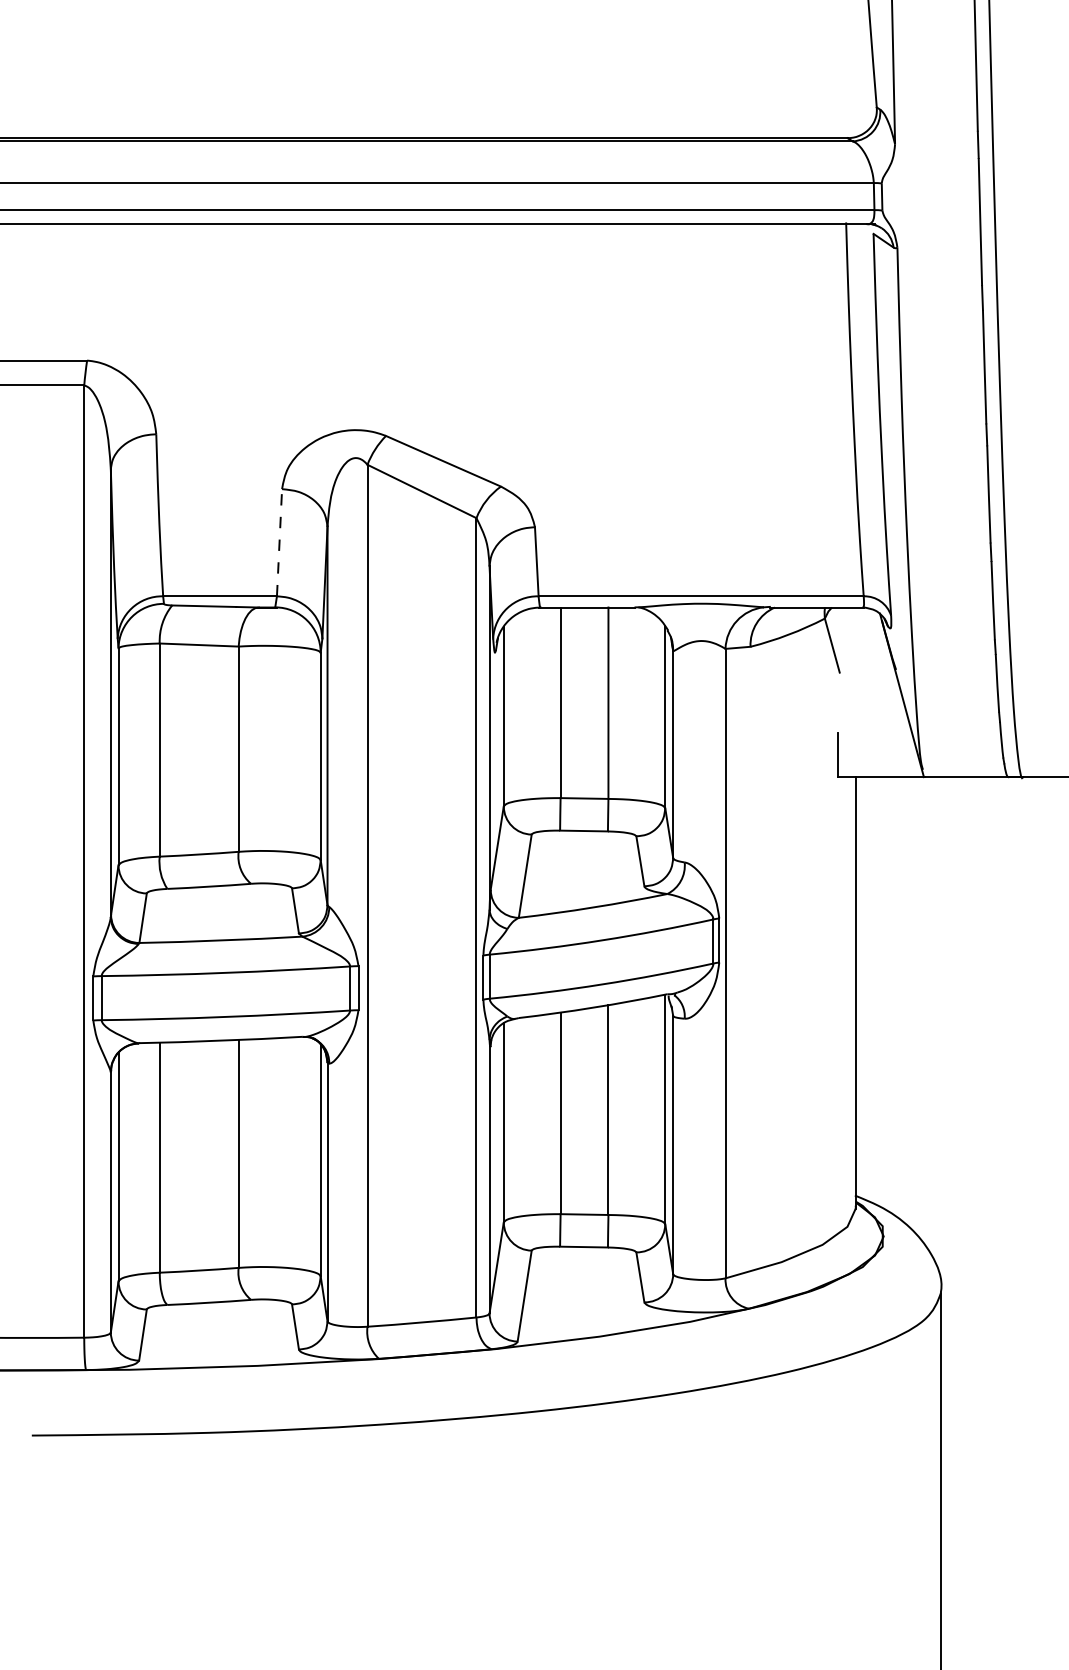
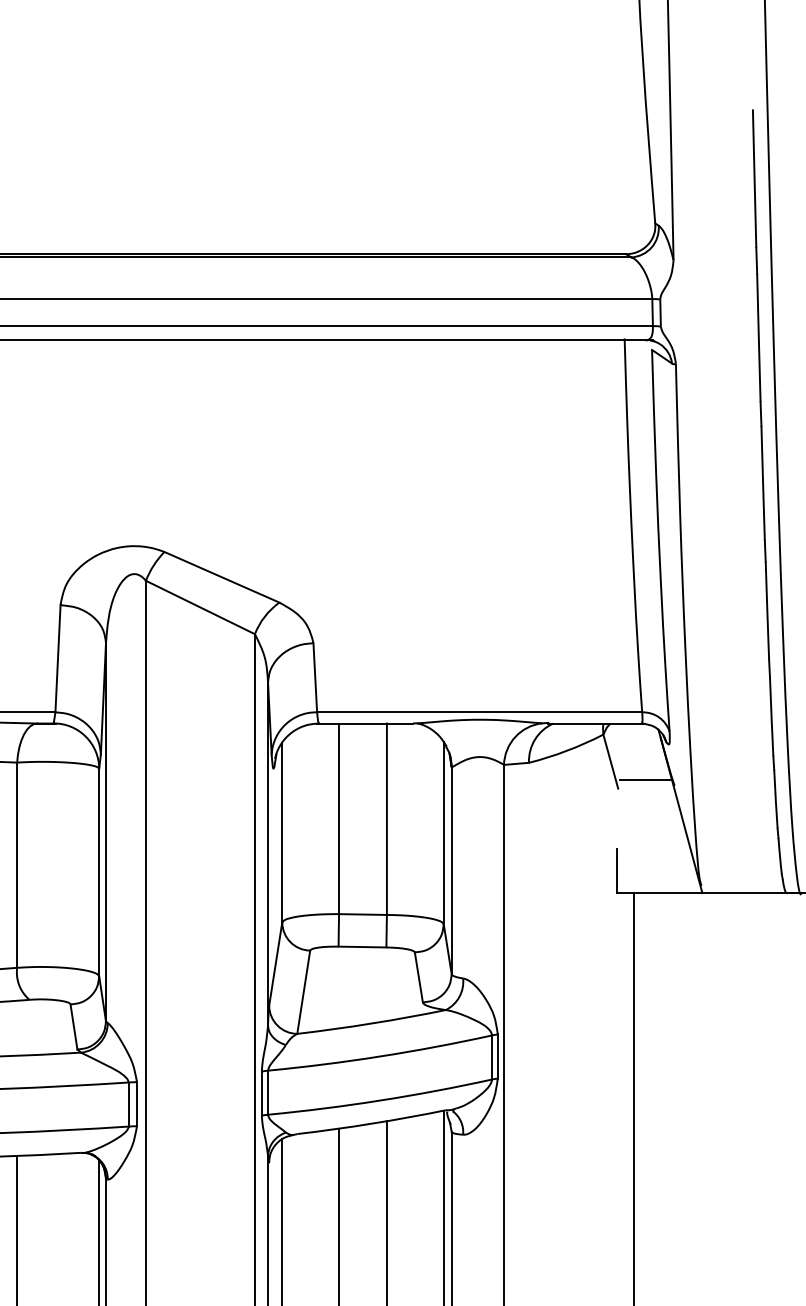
line: (279, 542) -> (57, 658), dashed -> solid
line: (867, 663) -> (645, 779), added

